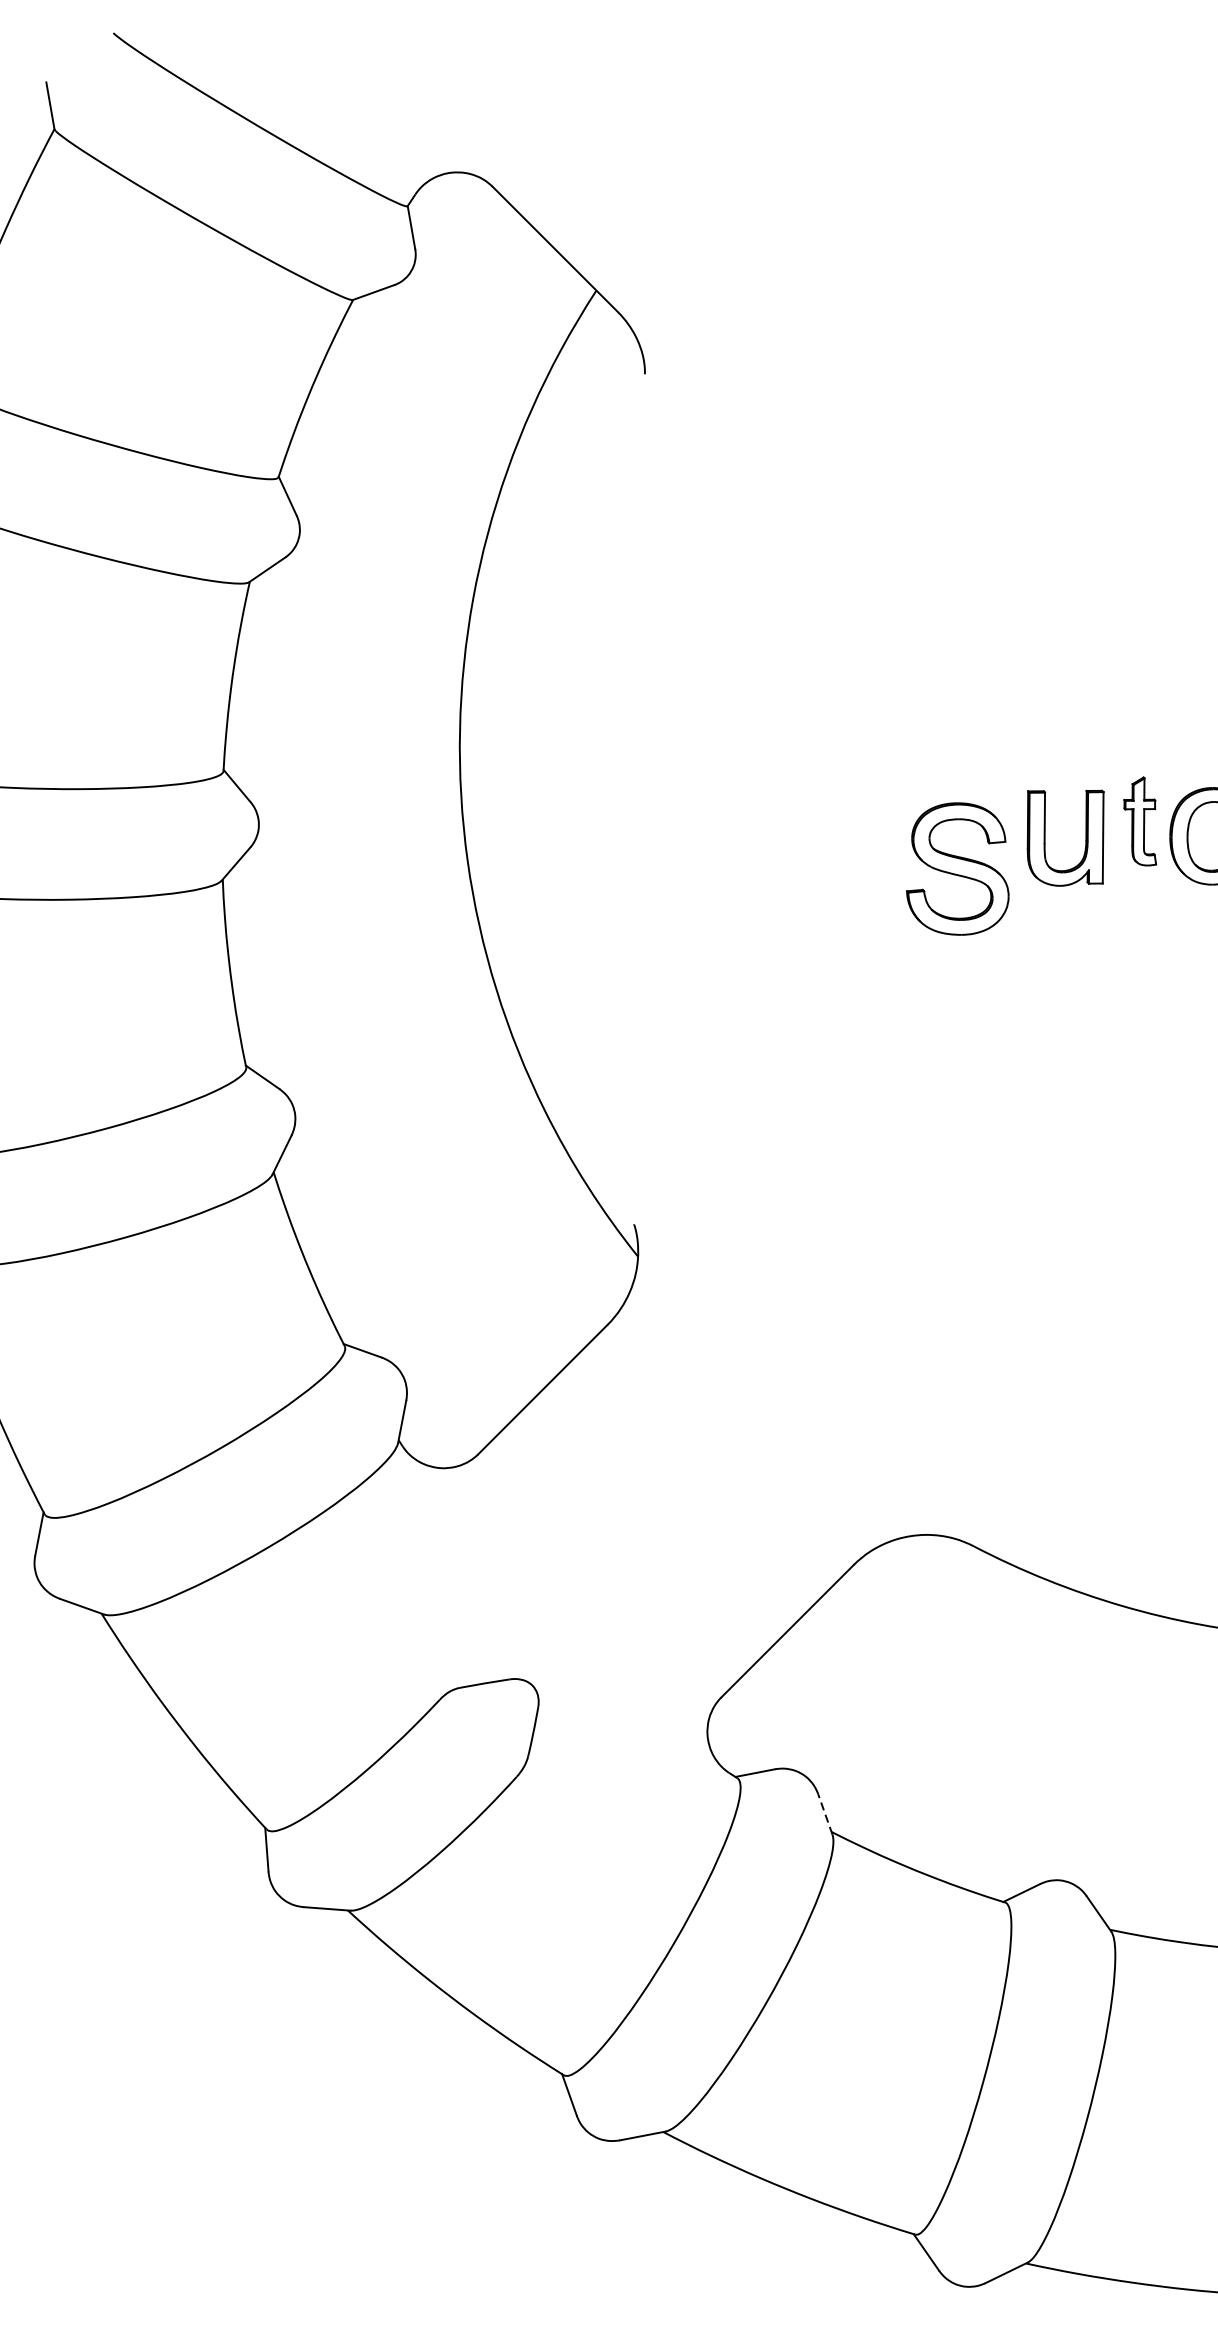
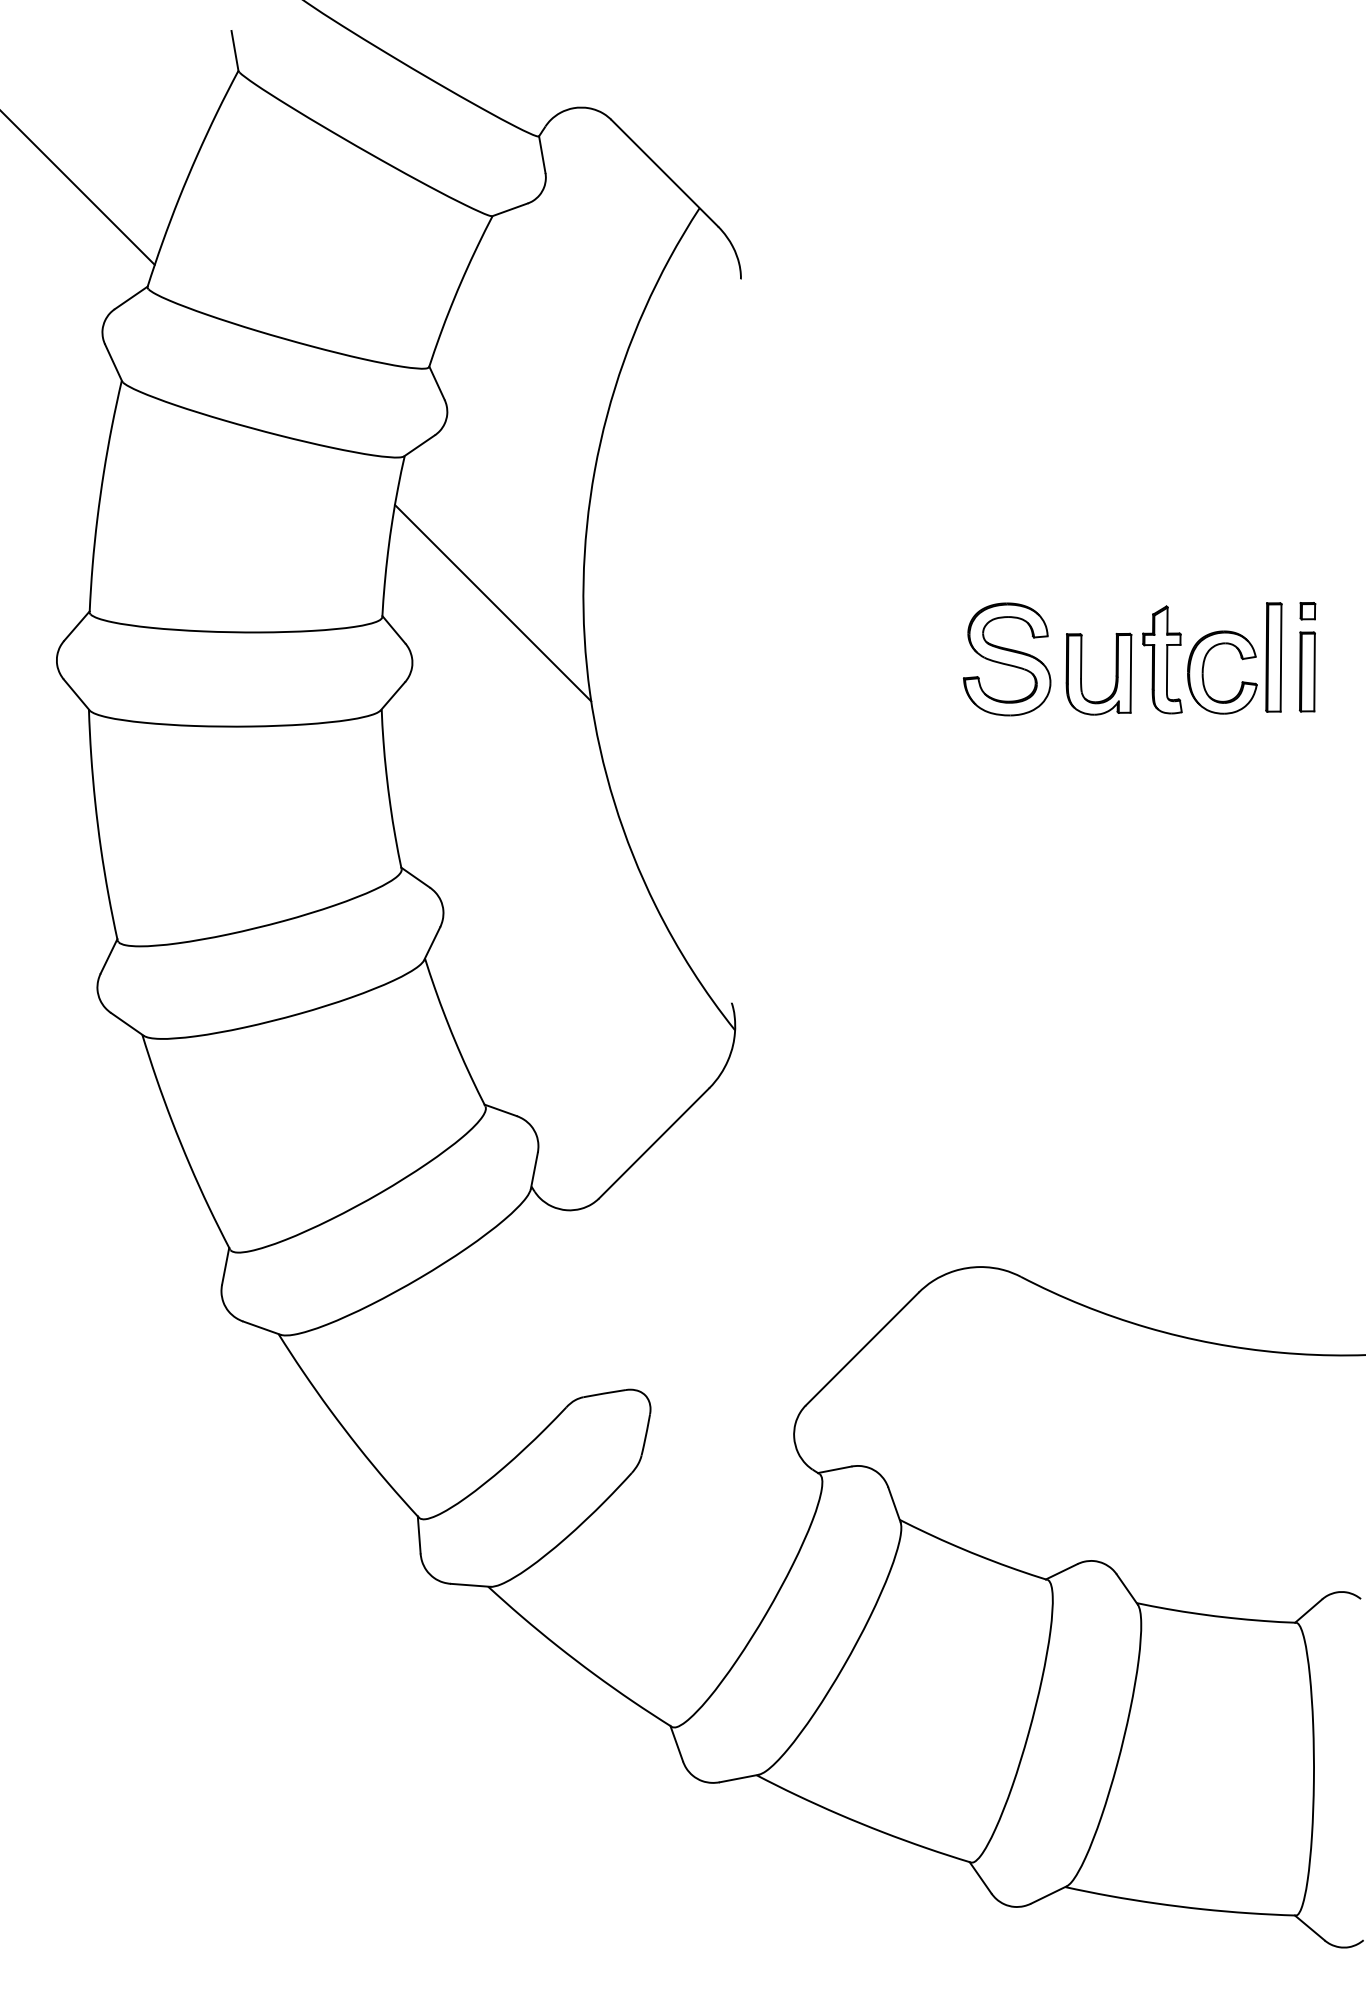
line: (354, 755) -> (493, 603), added
part: (1140, 820) -> (1162, 659), size x1.43
part: (958, 869) -> (1007, 659), moved
line: (825, 1813) -> (894, 1504), dashed -> solid

